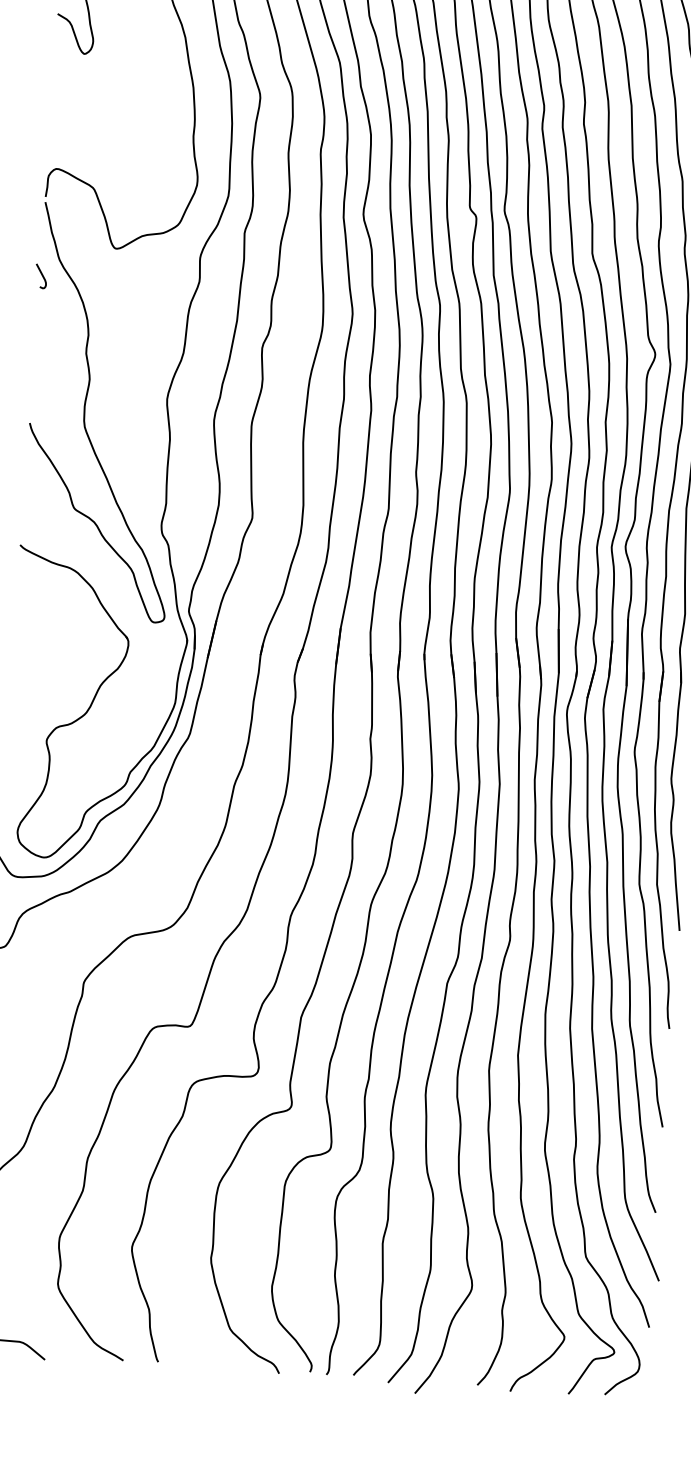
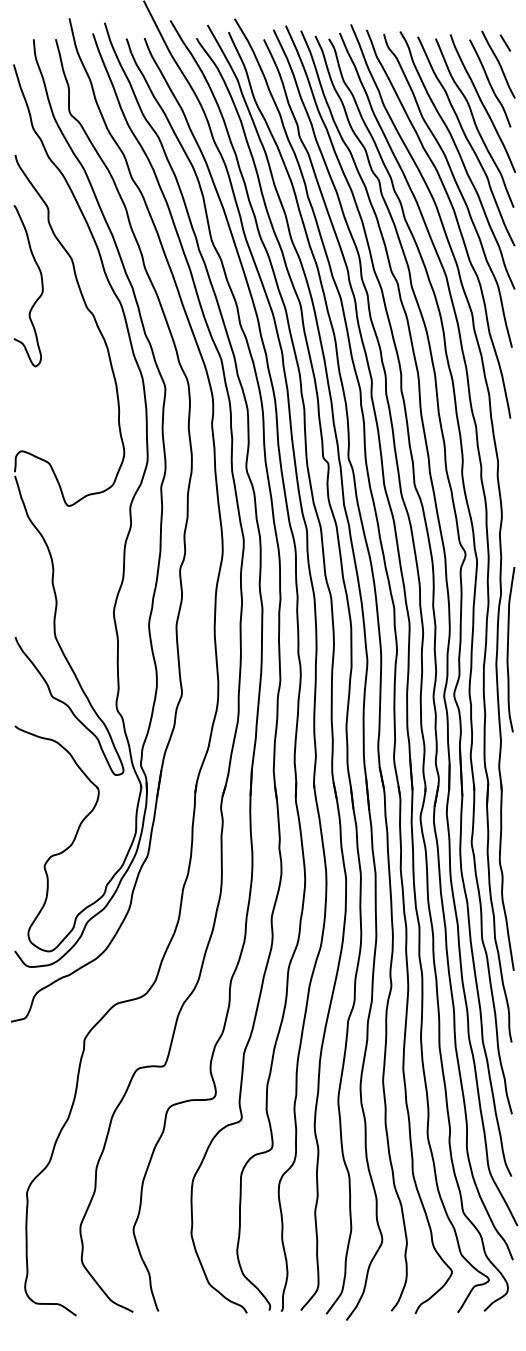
curve: (40, 275) -> (15, 529), removed

